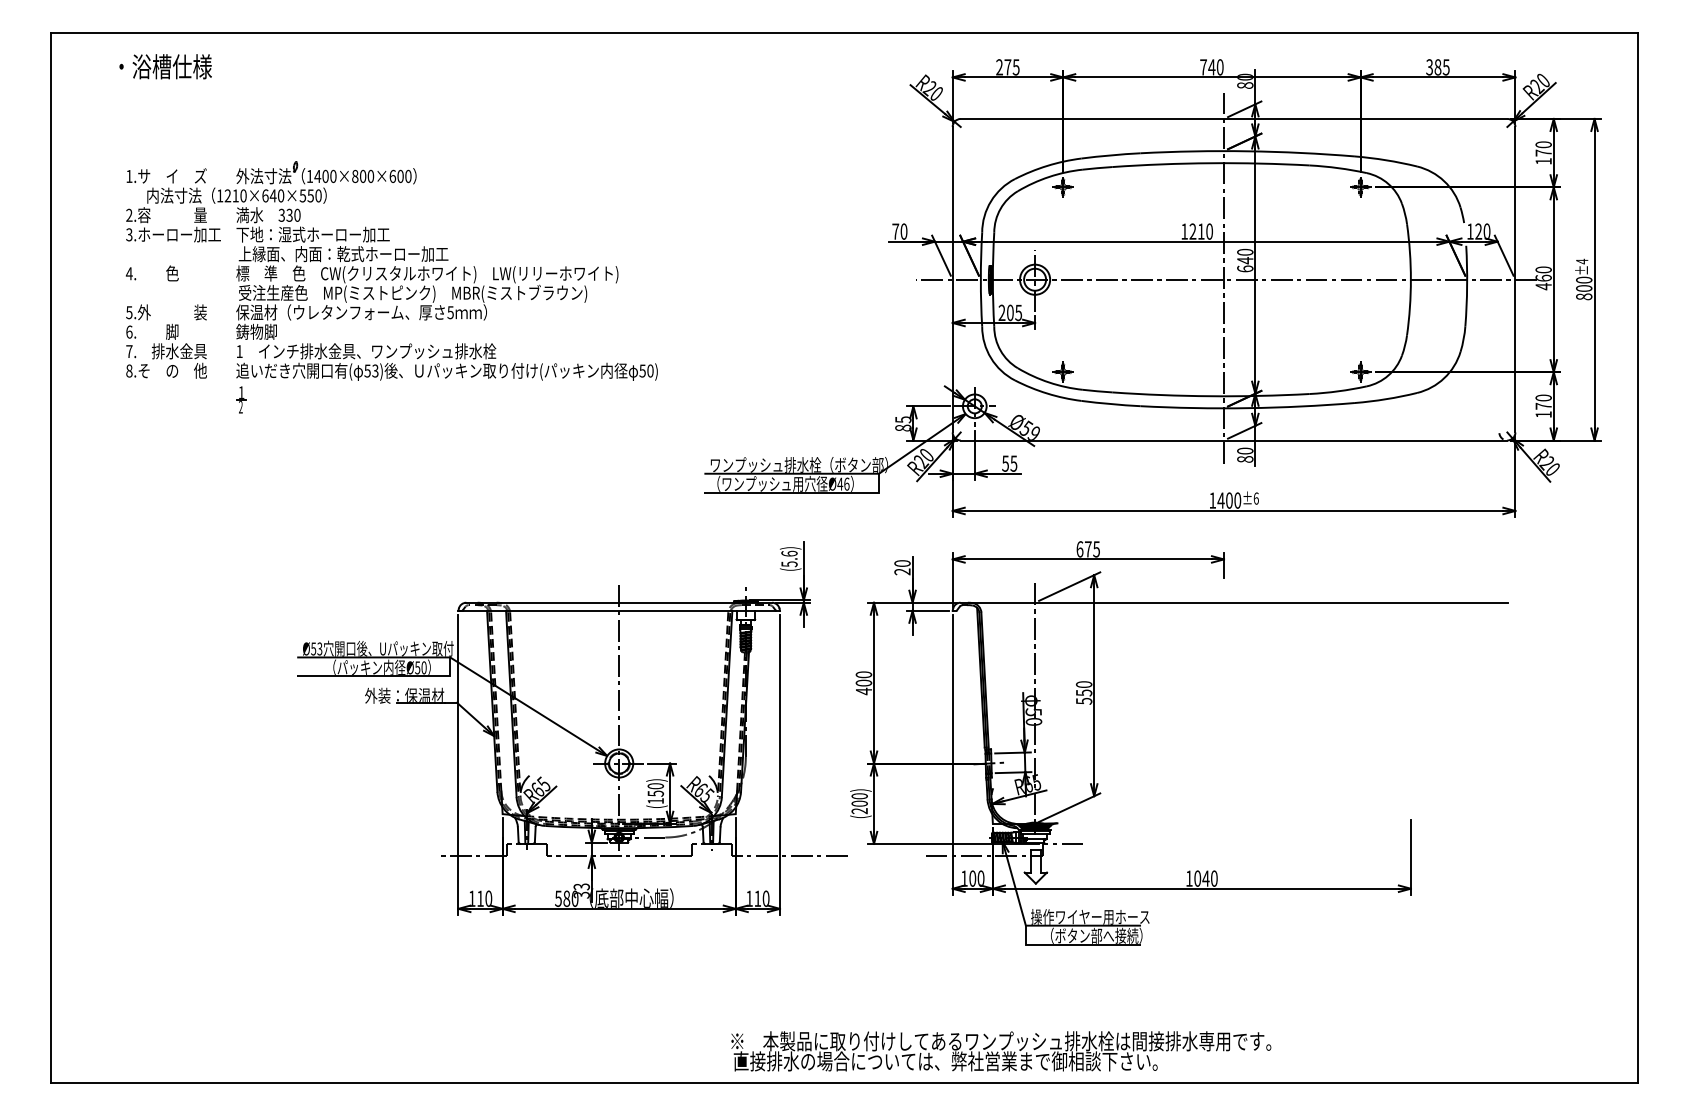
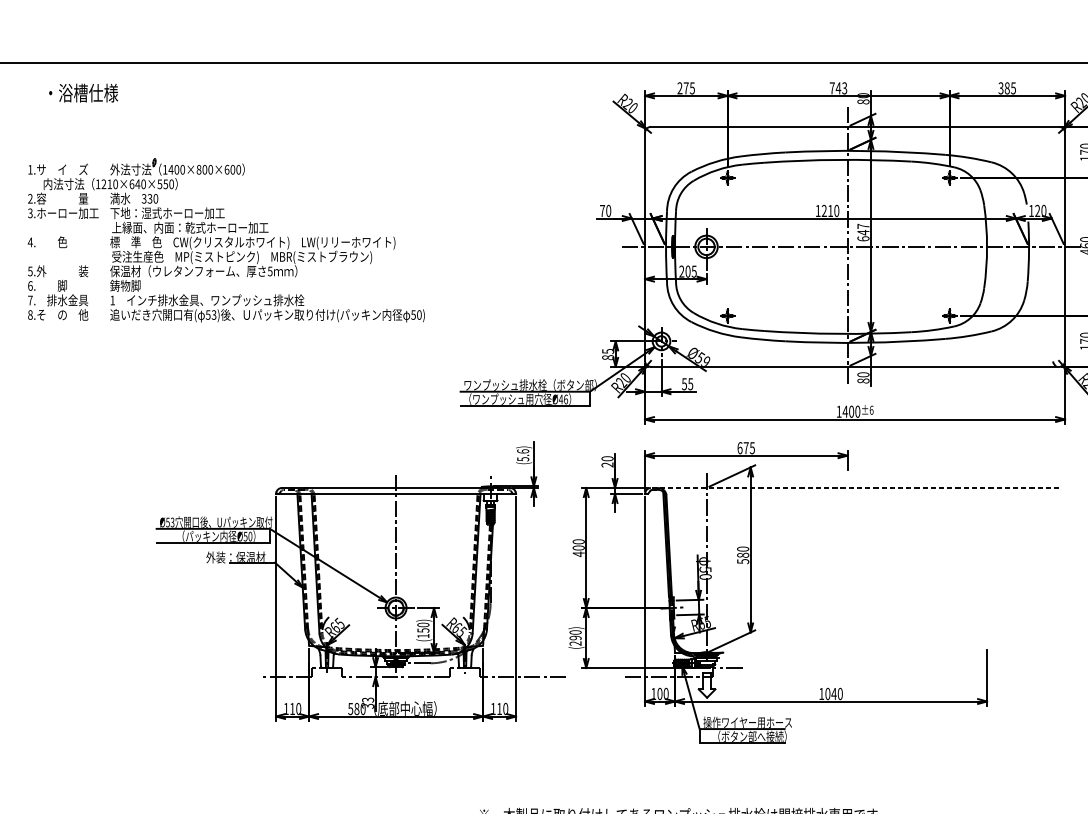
text: (165, 66) -> (83, 92), moved
text: (1219, 67) -> (844, 88), 740 -> 743
text: (1245, 251) -> (863, 225), 640 -> 647
part: (241, 399) -> (114, 336), removed
line: (1233, 602) -> (854, 487), solid -> dashed
text: (1084, 692) -> (743, 555), 550 -> 580
text: (859, 803) -> (575, 637), (200) -> (290)

